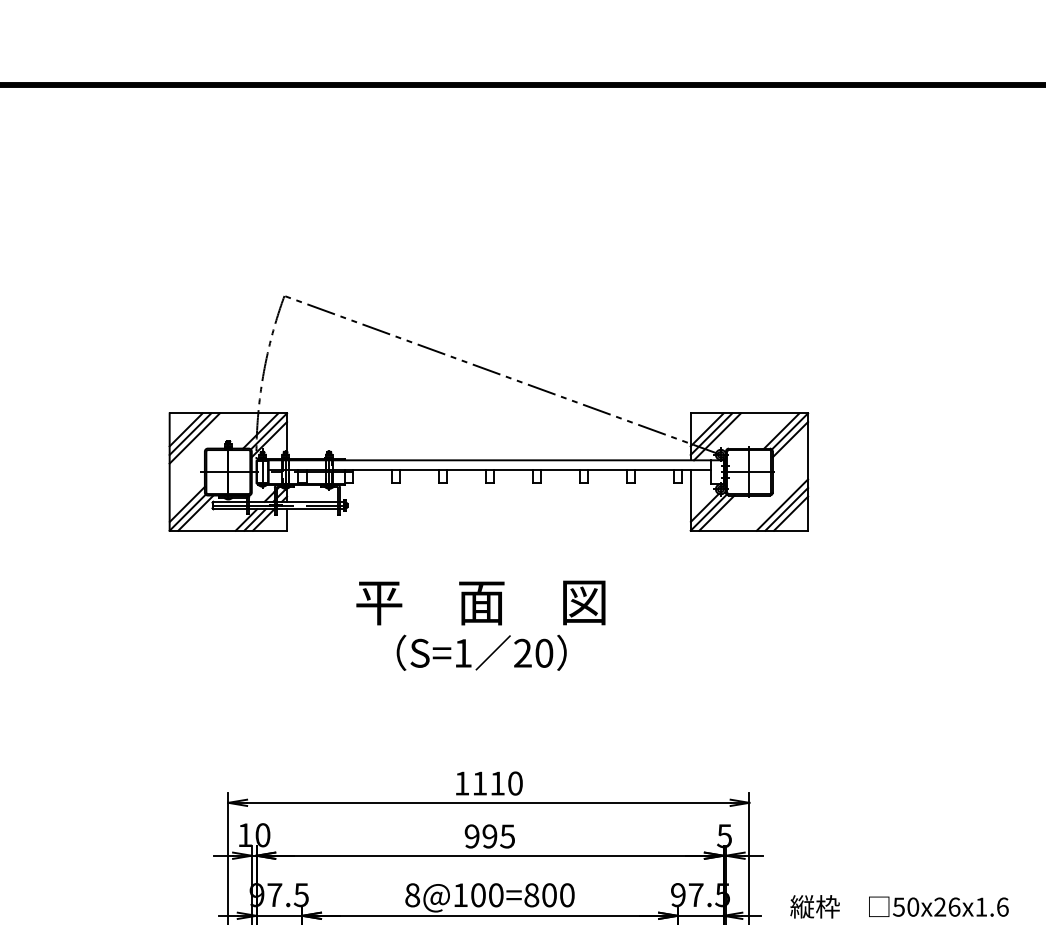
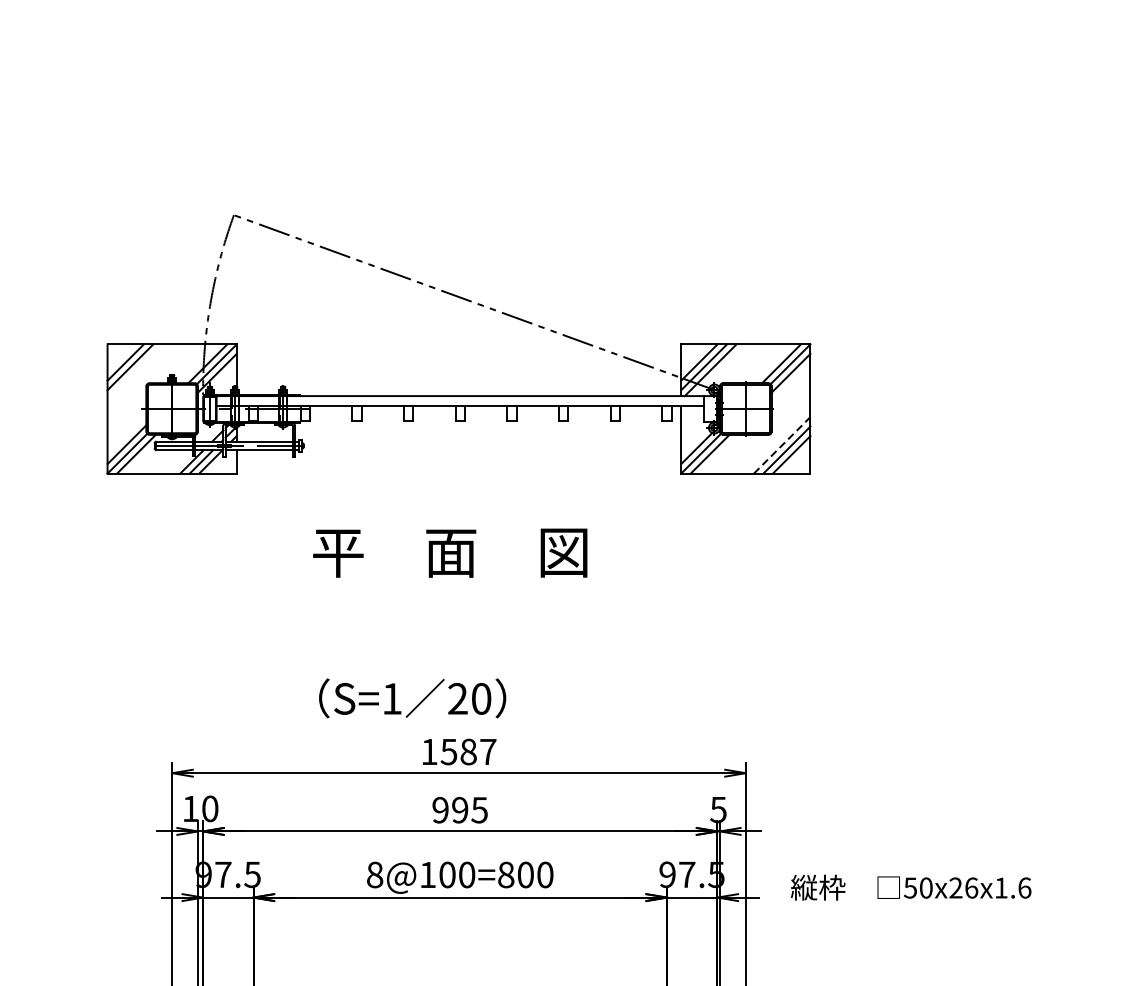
line: (194, 438) -> (134, 372), removed
line: (782, 504) -> (782, 444), solid -> dashed
text: (481, 652) -> (412, 697), moved
text: (497, 783) -> (468, 751), 1110 -> 1587

